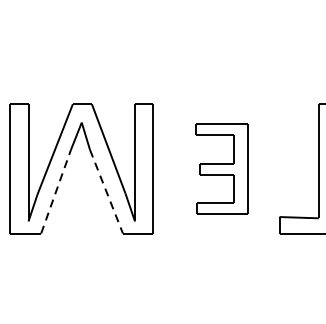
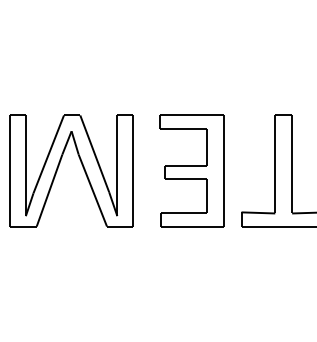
part: (221, 168) -> (191, 170), size x1.43
line: (56, 191) -> (49, 190), dashed -> solid
line: (106, 191) -> (92, 190), dashed -> solid

